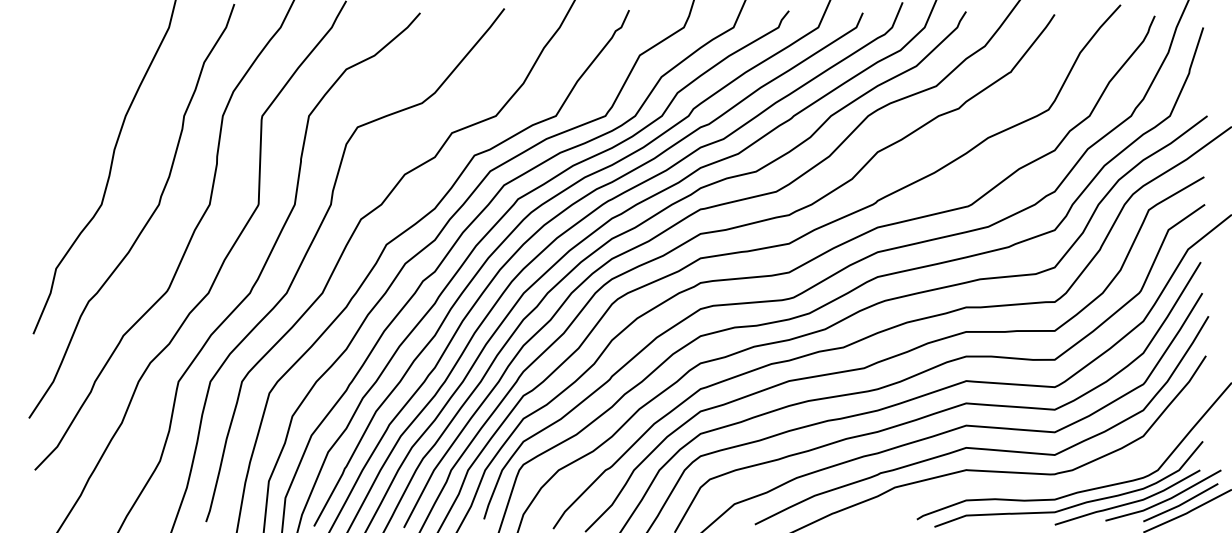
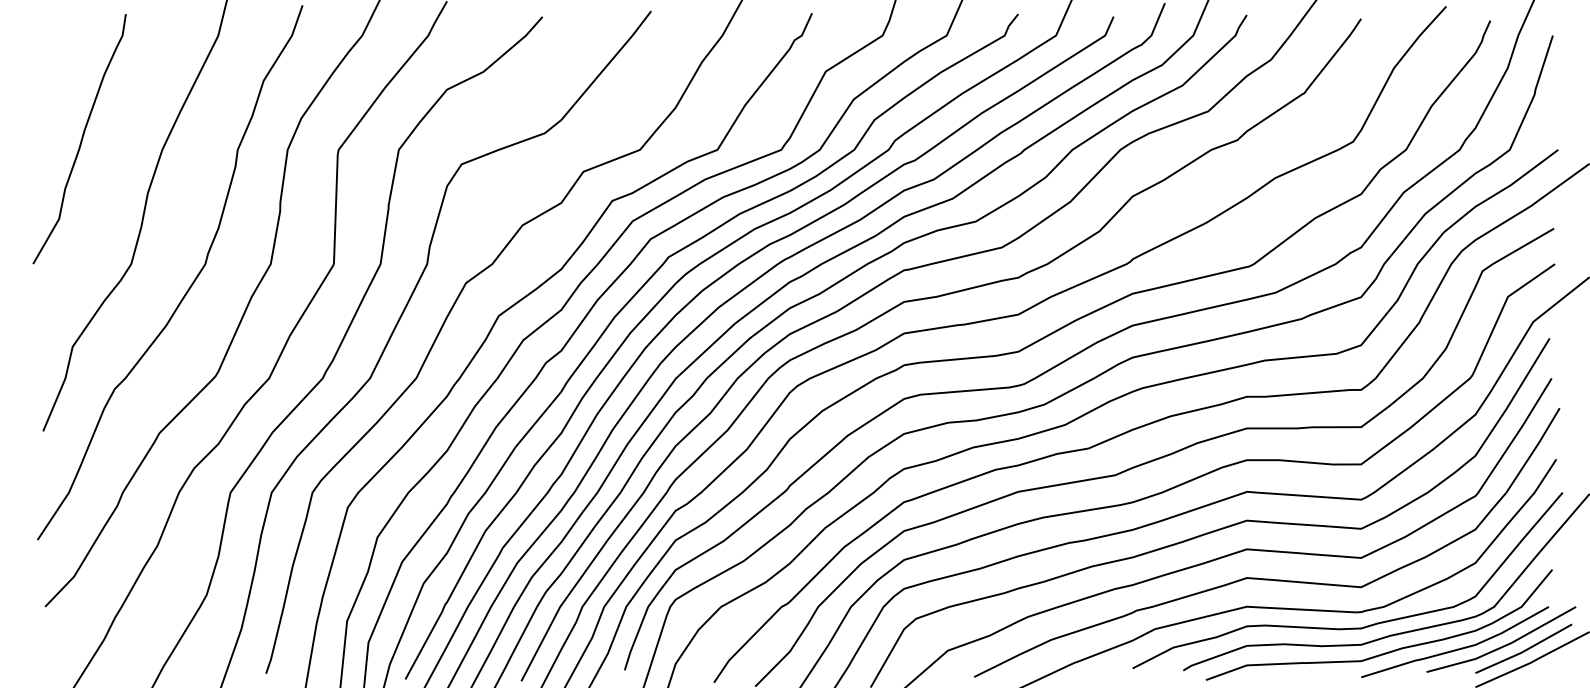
curve: (62, 108) -> (80, 140), added
curve: (1048, 486) -> (1352, 627), added

